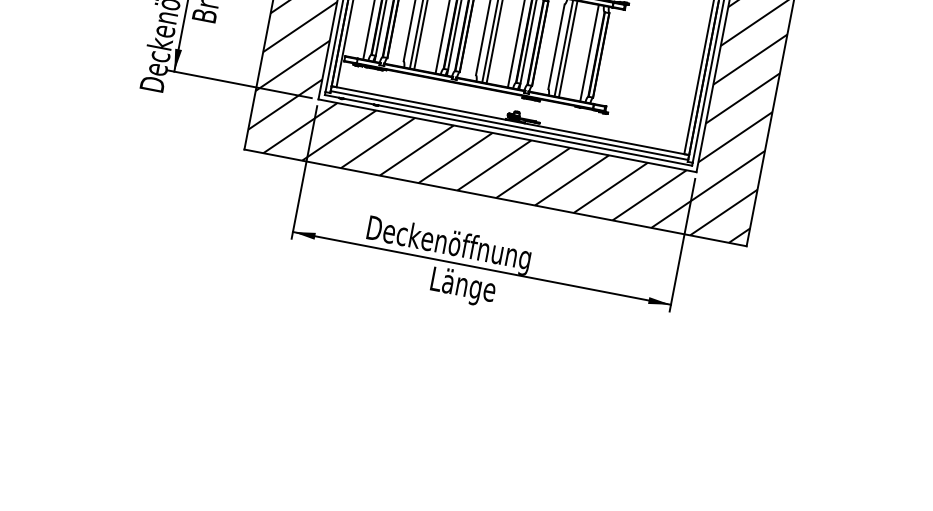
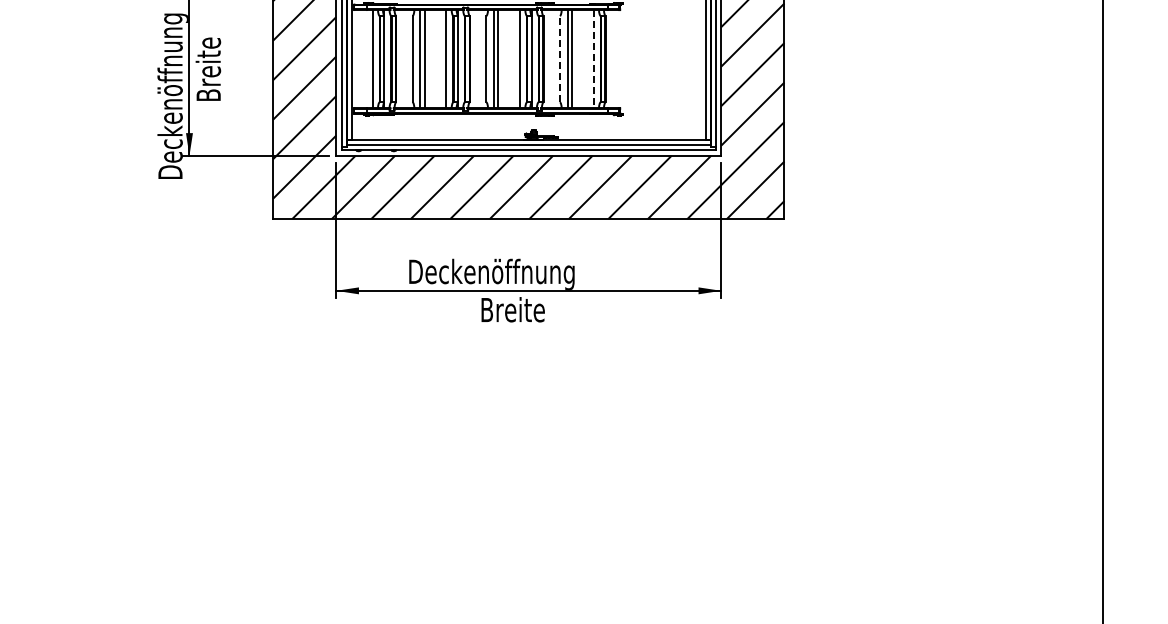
line: (557, 46) -> (560, 58), solid -> dashed
line: (589, 53) -> (593, 59), solid -> dashed
text: (463, 286) -> (514, 312), Länge -> Breite

